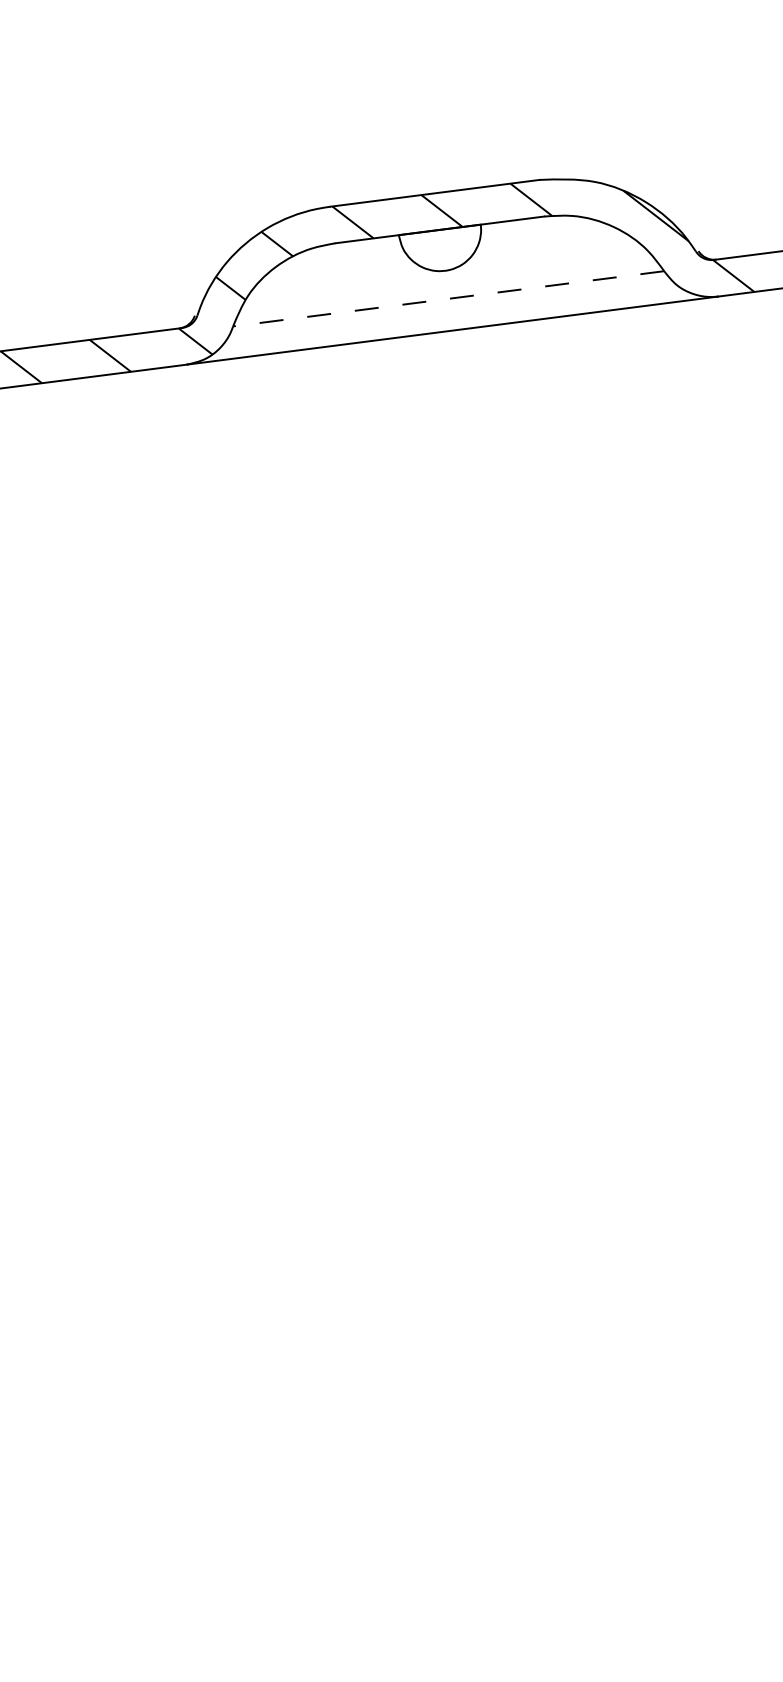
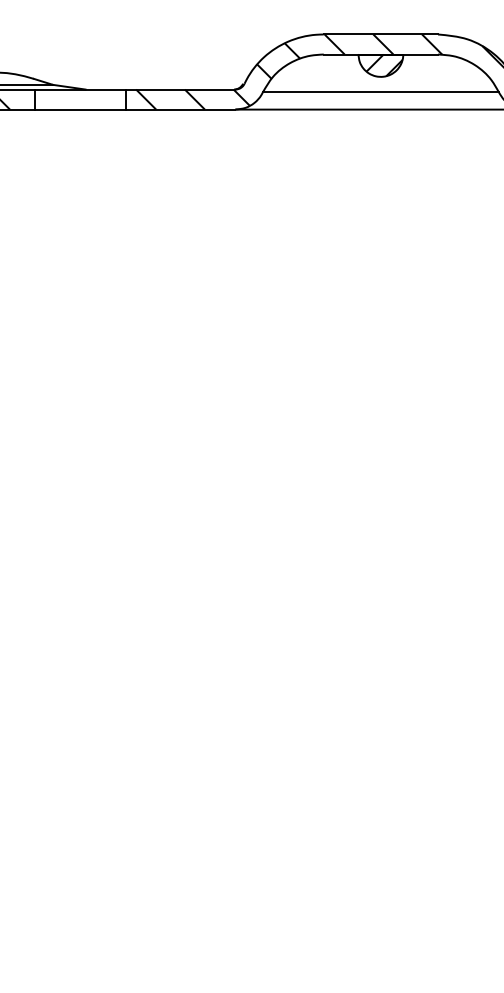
hatch: (441, 250) -> (380, 65), added
line: (448, 299) -> (380, 92), dashed -> solid

